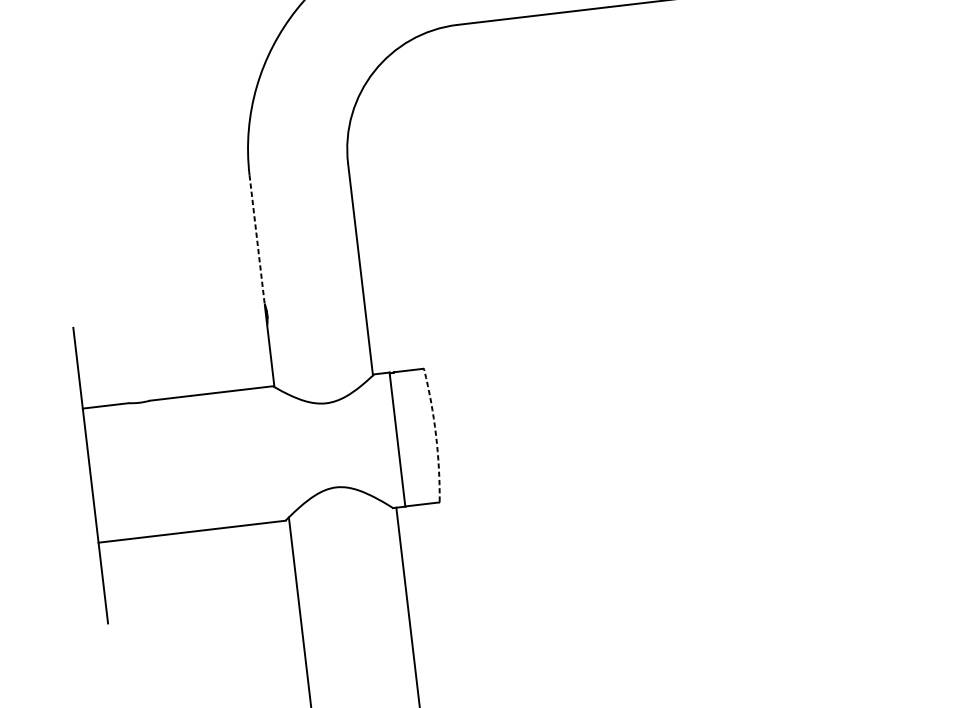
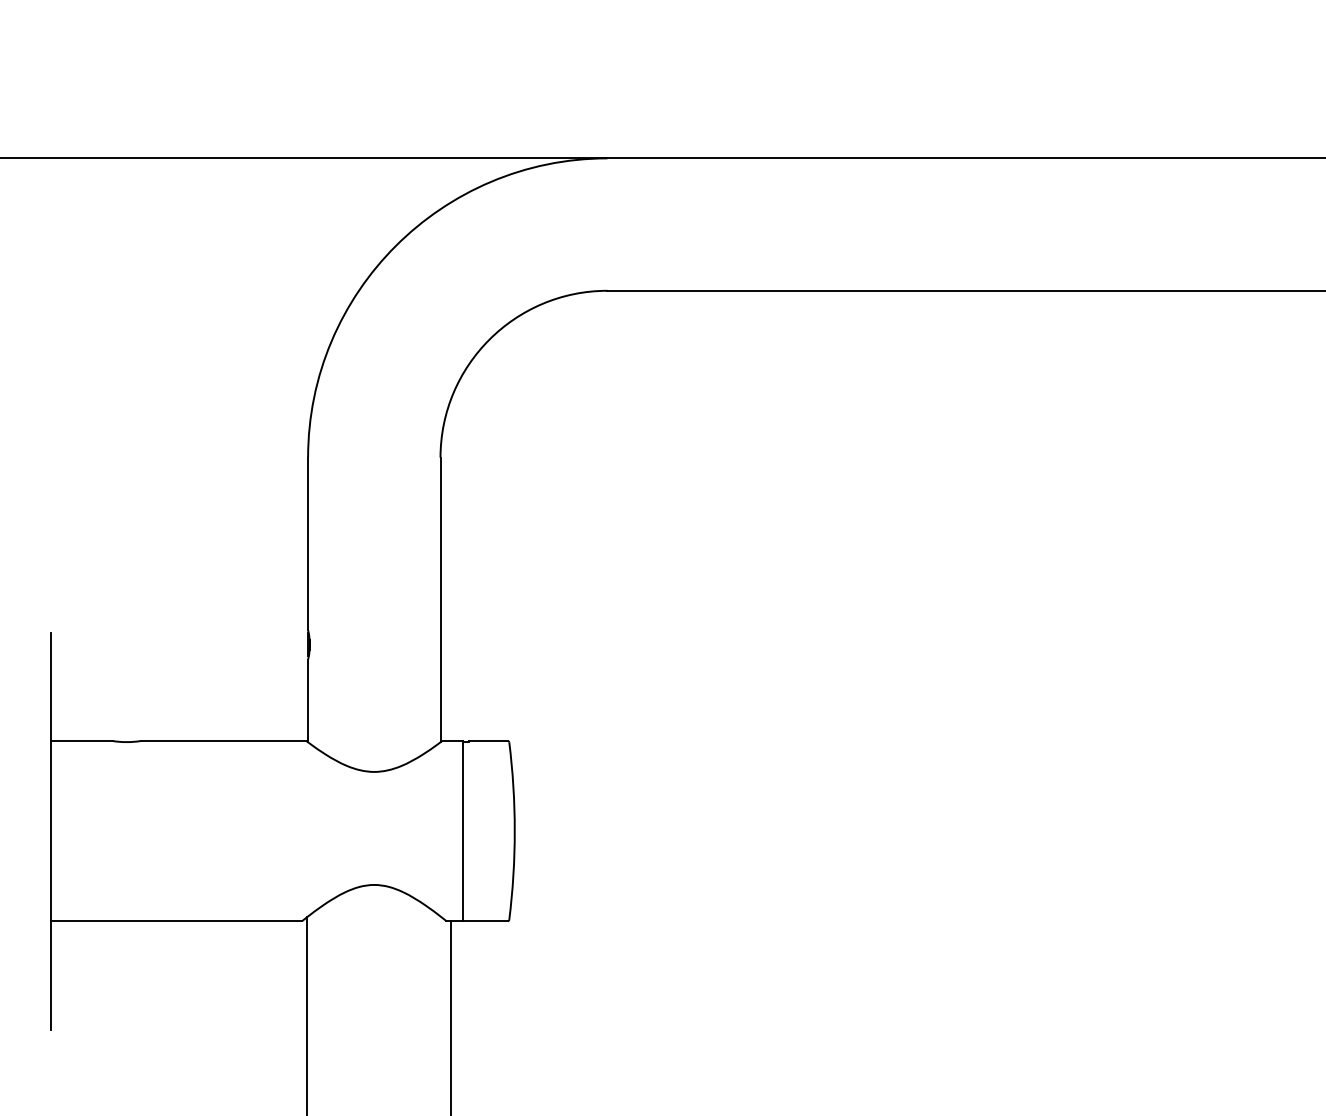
line: (257, 239) -> (308, 544), dashed -> solid
arc: (435, 435) -> (514, 831), dashed -> solid

